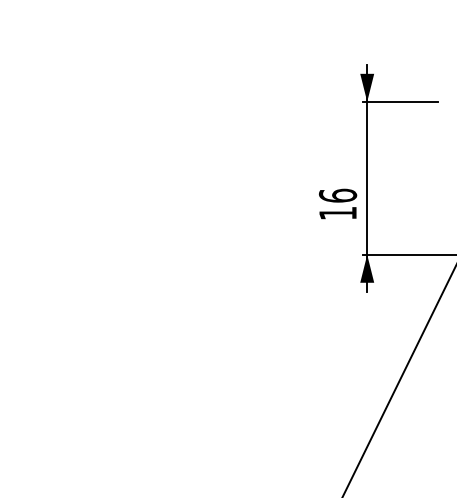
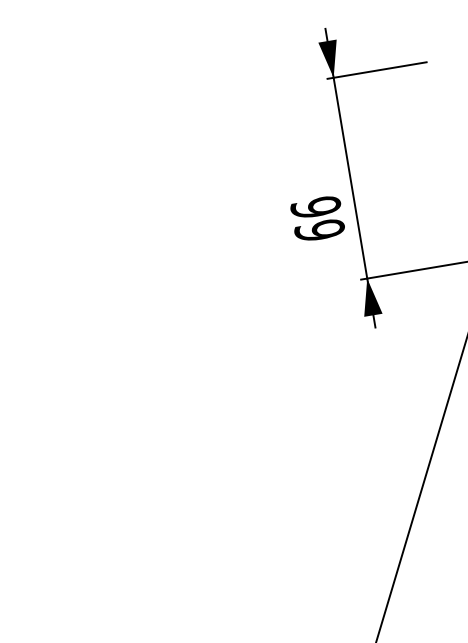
text: (337, 213) -> (319, 230), 16 -> 66

